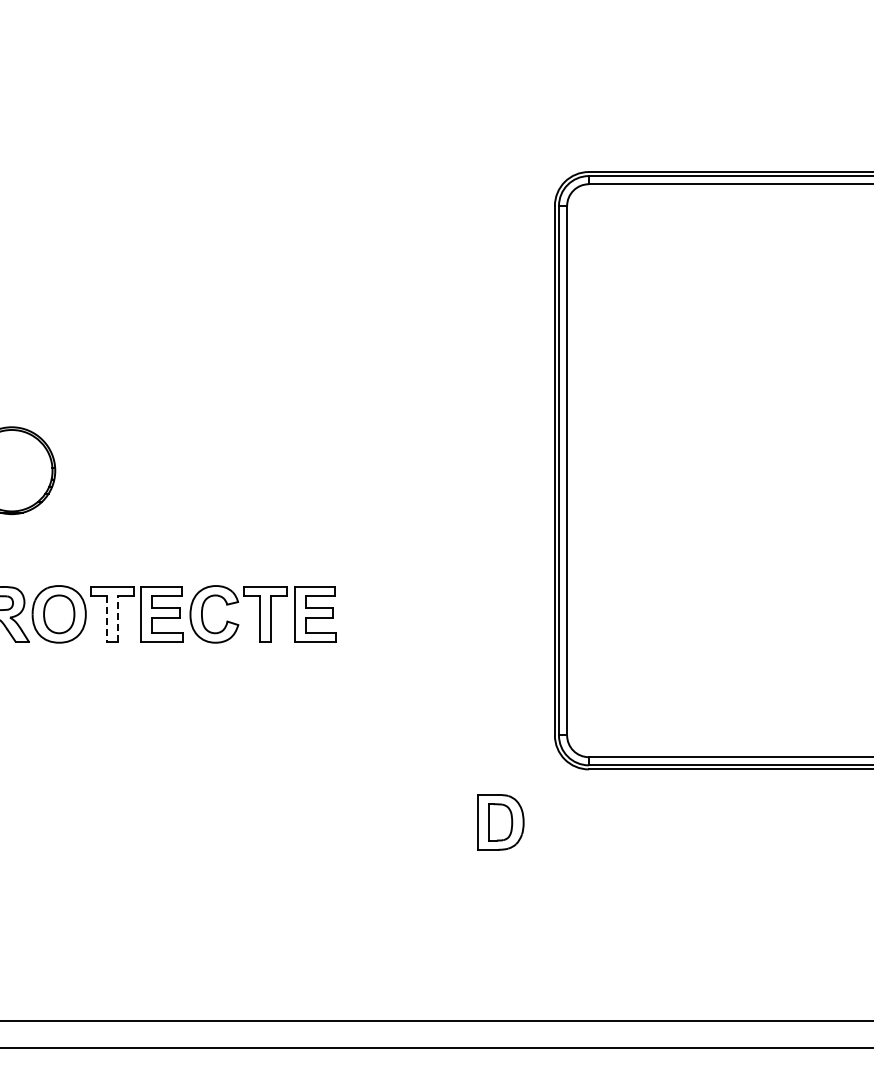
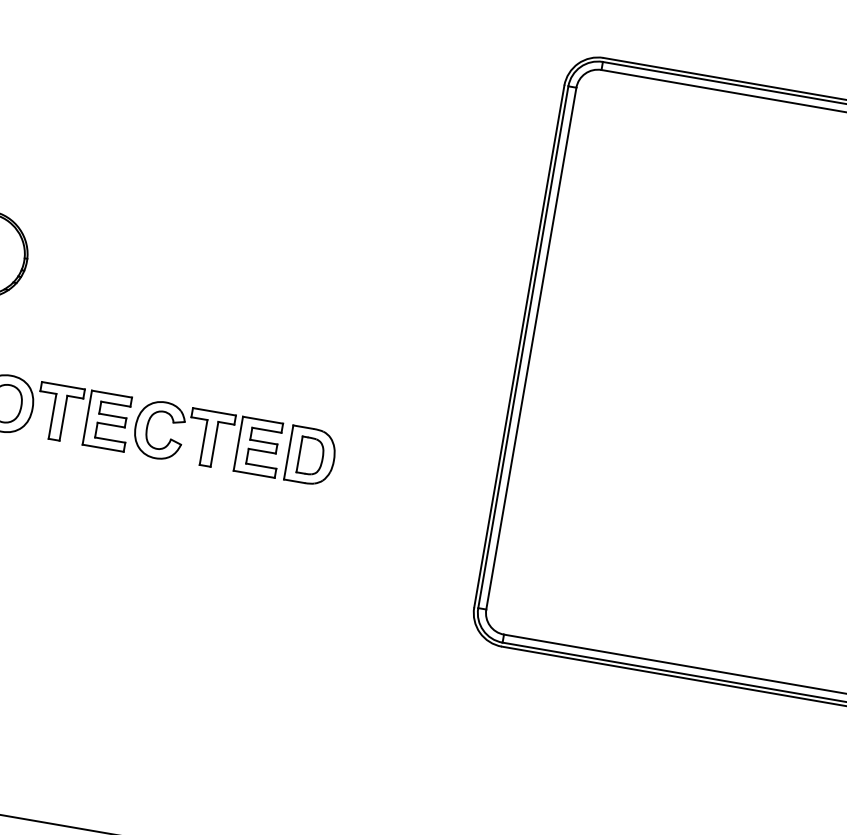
line: (106, 619) -> (52, 416), dashed -> solid
line: (117, 619) -> (62, 418), dashed -> solid
part: (500, 822) -> (311, 456), moved

